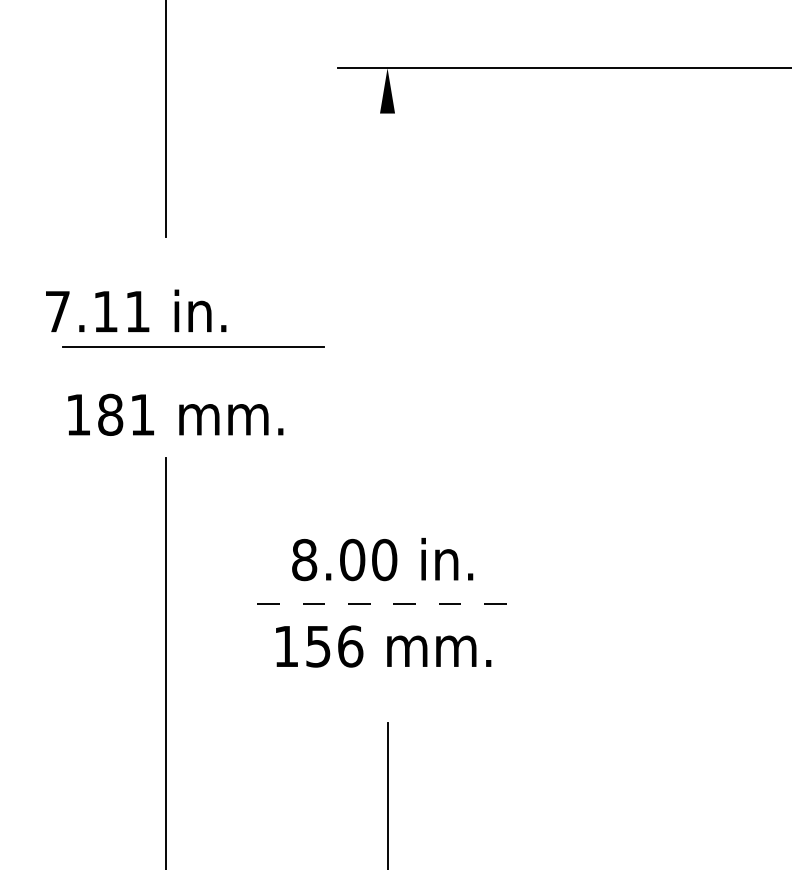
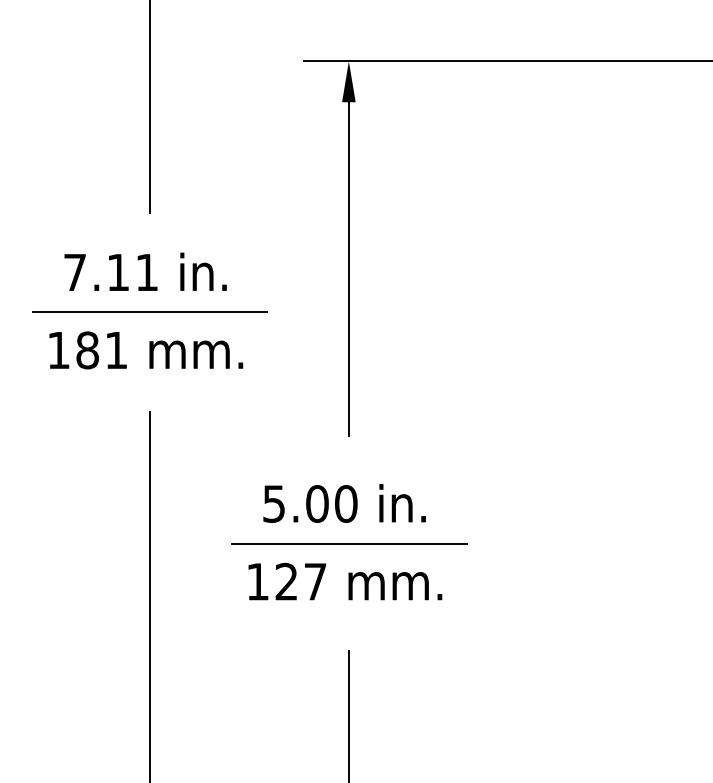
line: (387, 298) -> (348, 268), added
text: (135, 310) -> (145, 271), moved
line: (192, 346) -> (149, 311), moved
text: (175, 414) -> (146, 350), moved
text: (304, 559) -> (274, 503), 8.00 -> 5.00
line: (388, 603) -> (349, 543), dashed -> solid
text: (334, 646) -> (301, 581), 156 -> 127

